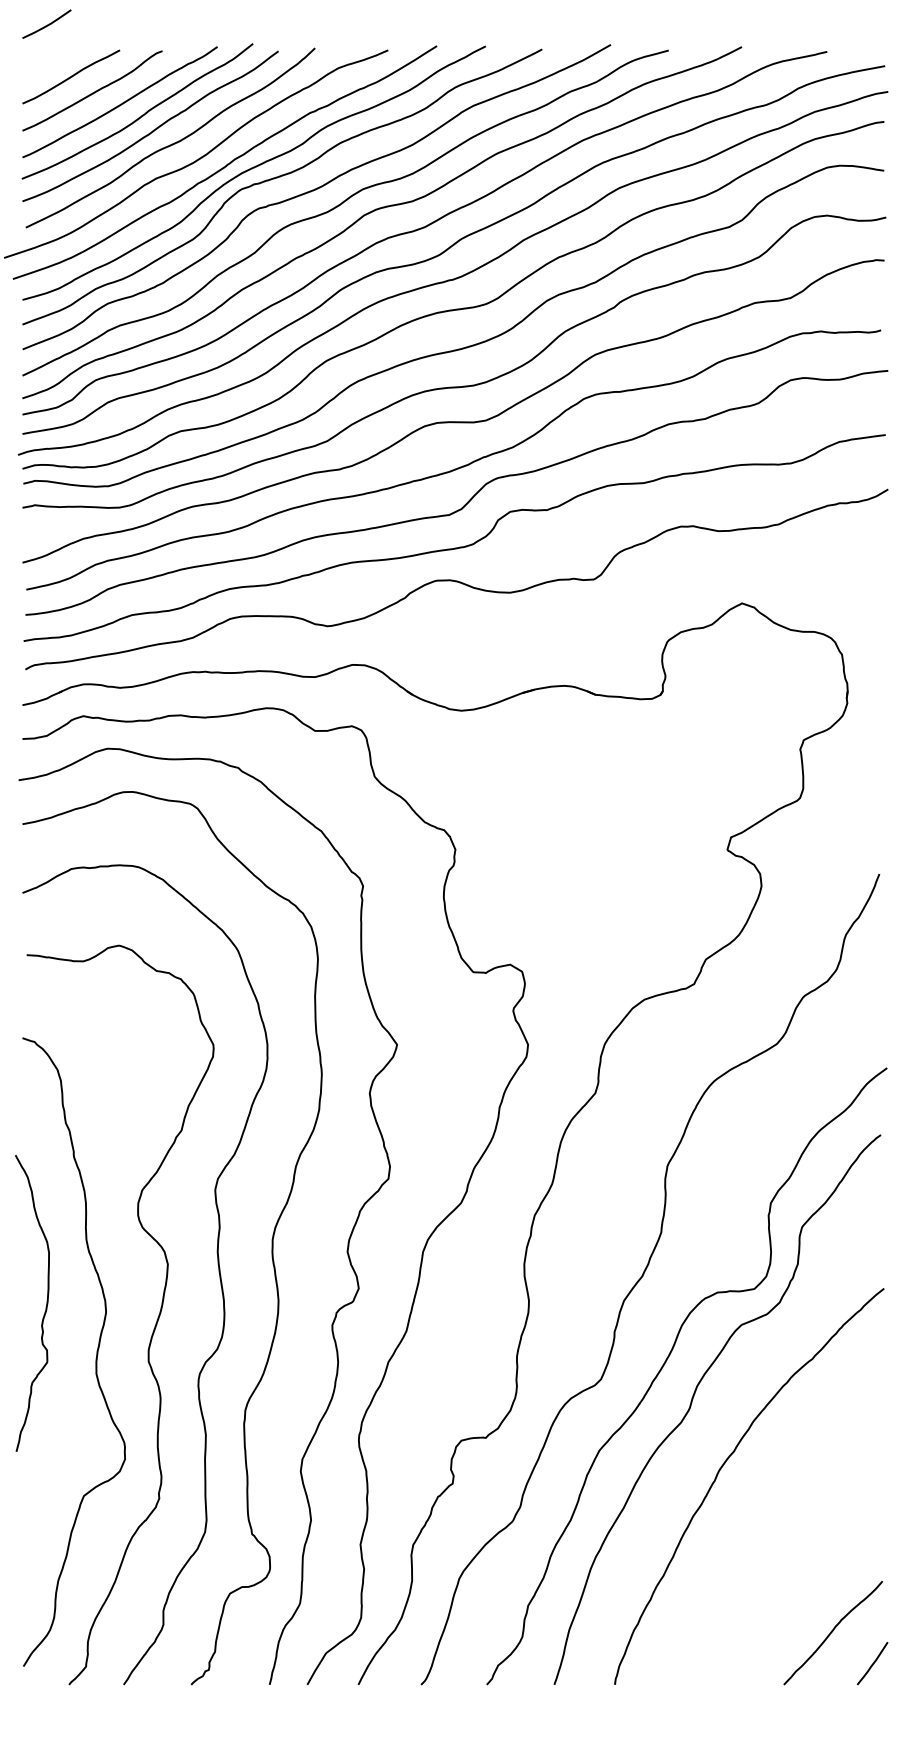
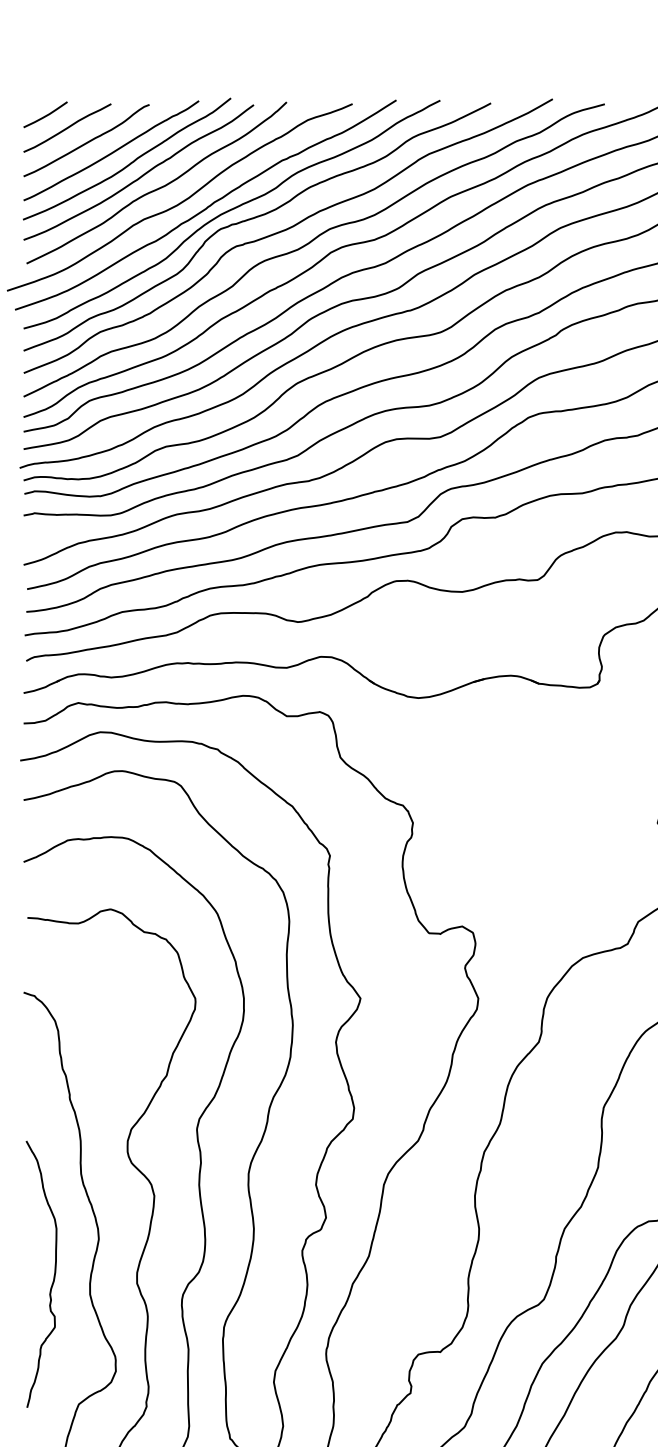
curve: (47, 24) -> (46, 115), moved
curve: (45, 1307) -> (53, 1277), moved

